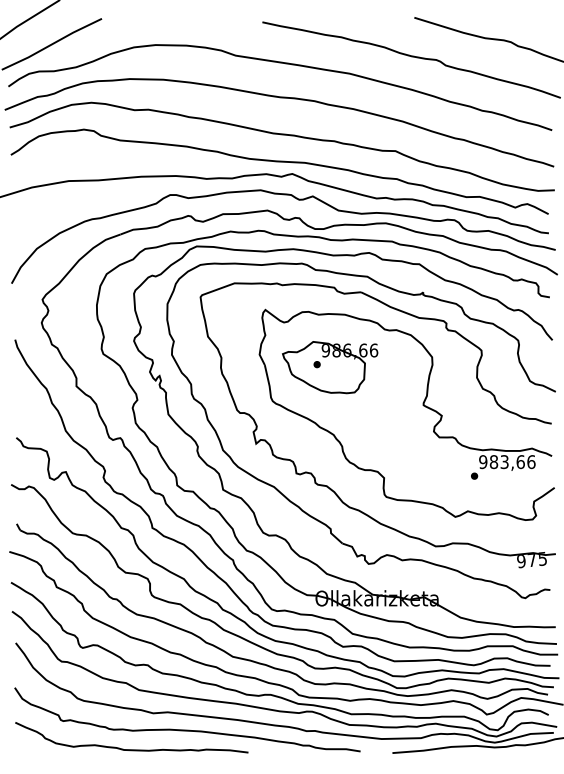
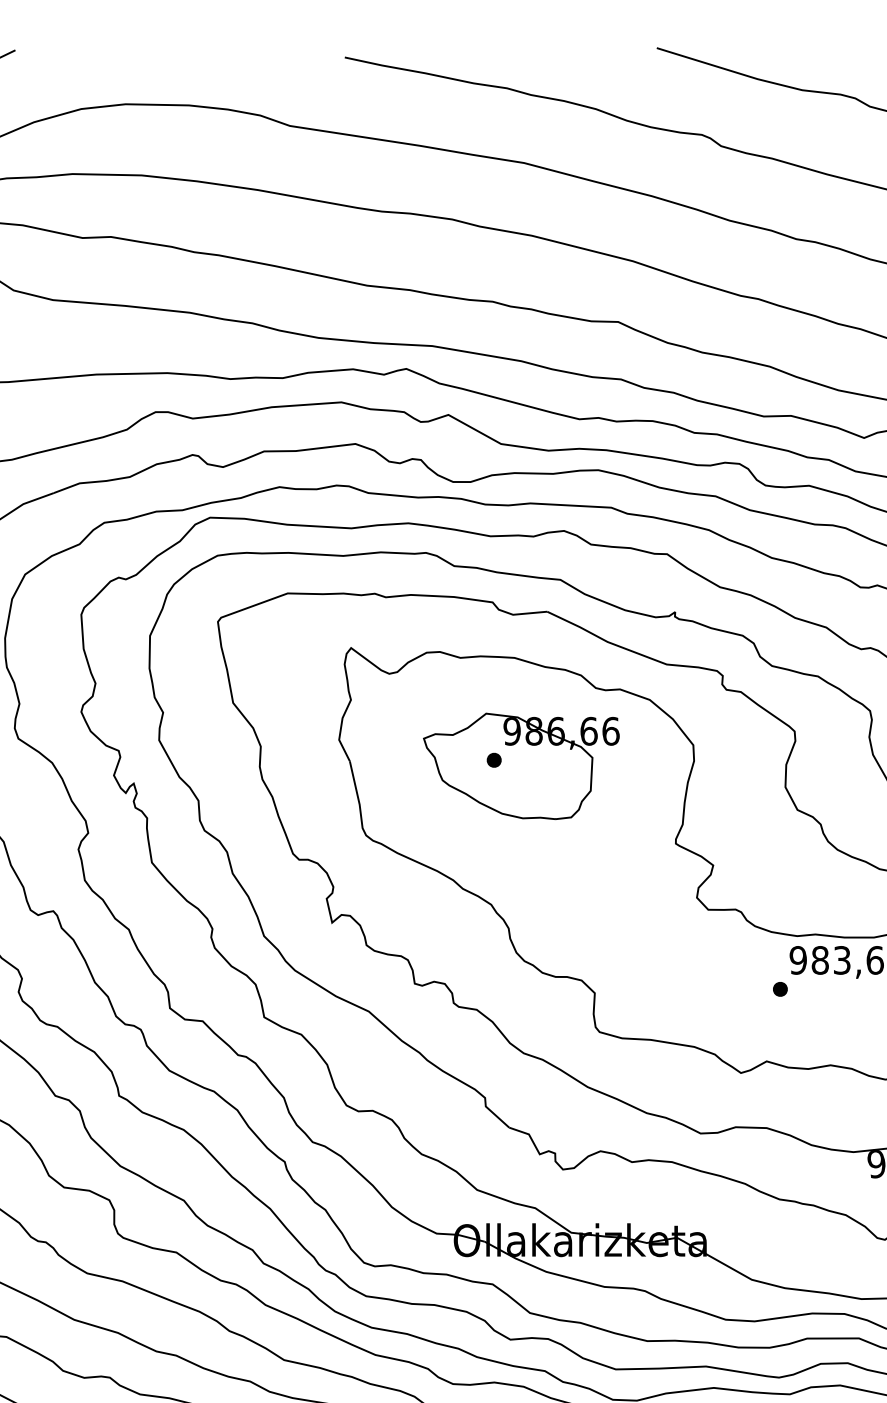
part: (330, 367) -> (521, 766), moved

